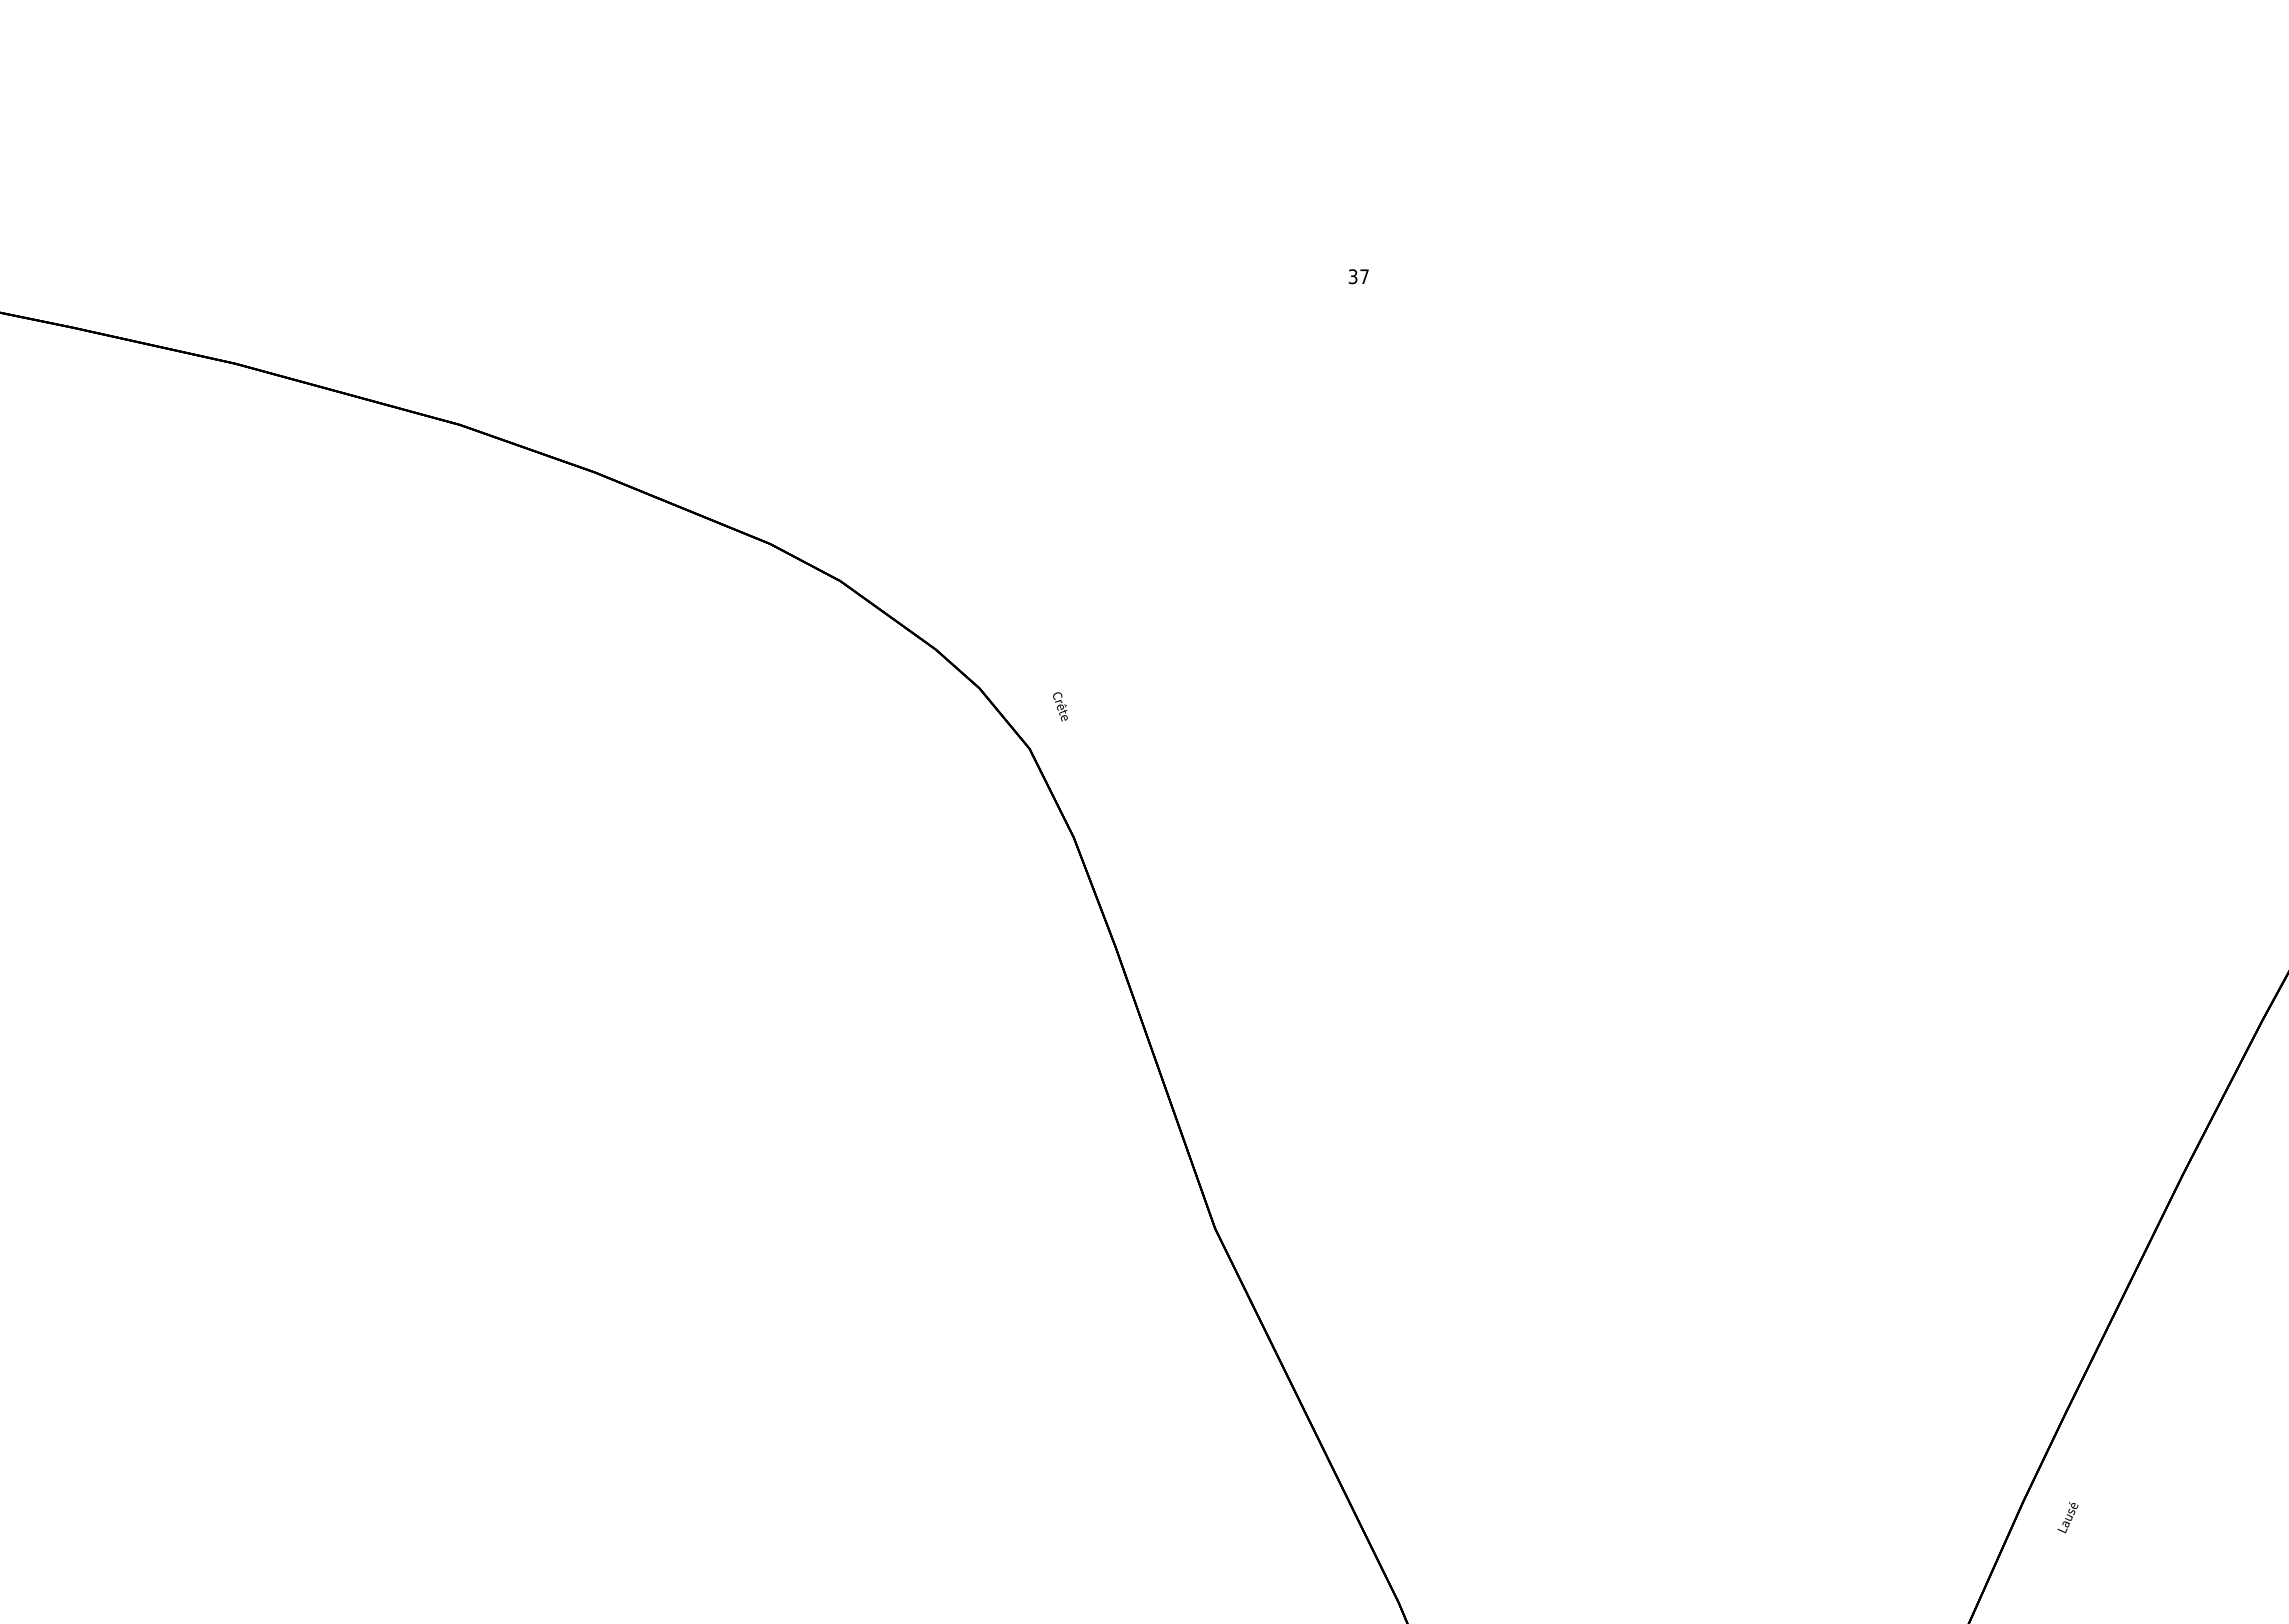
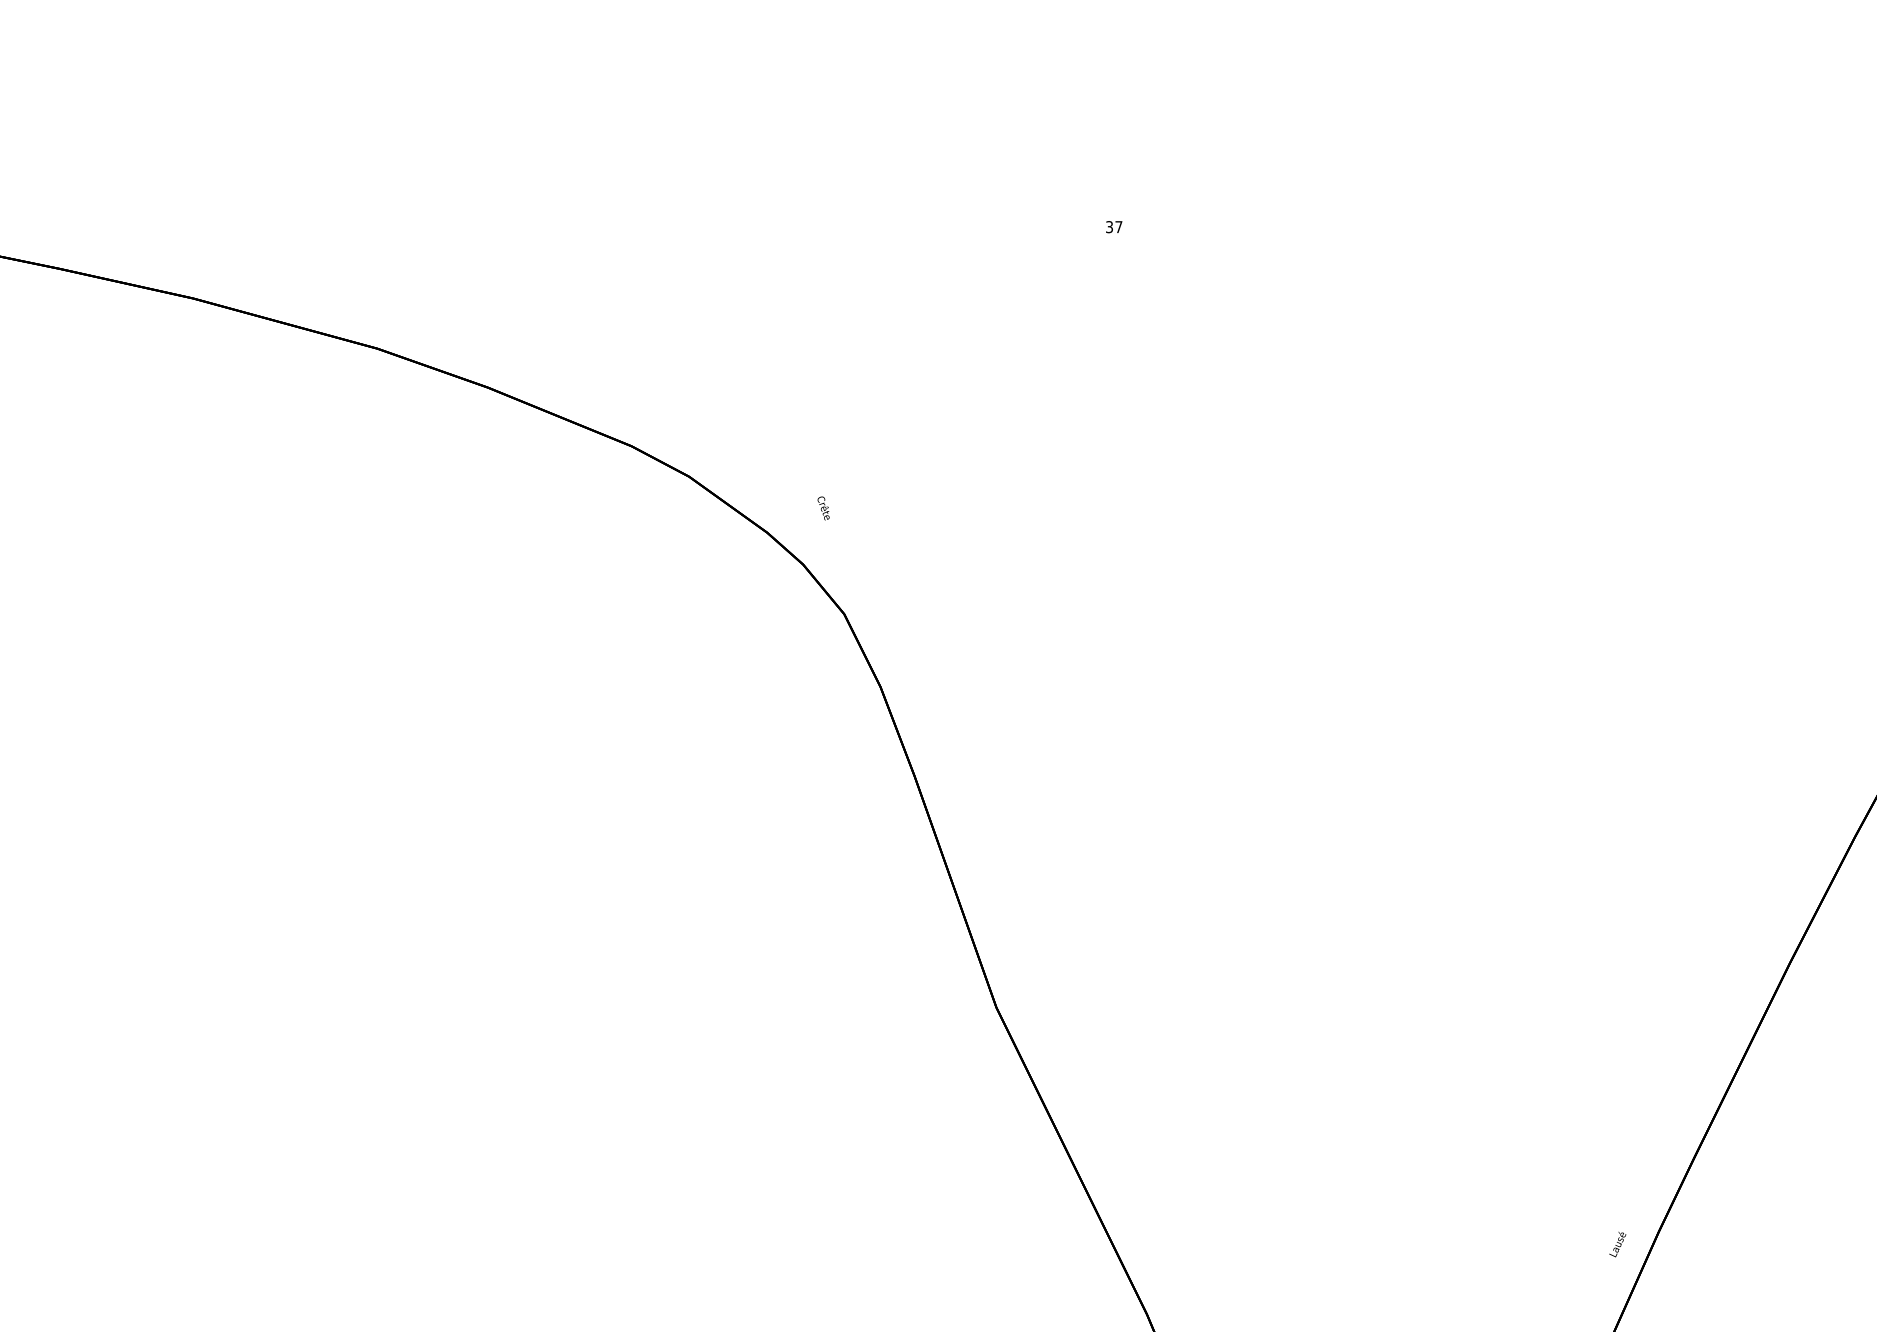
text: (1060, 706) -> (823, 508), moved
text: (2067, 1517) -> (1617, 1244), moved

